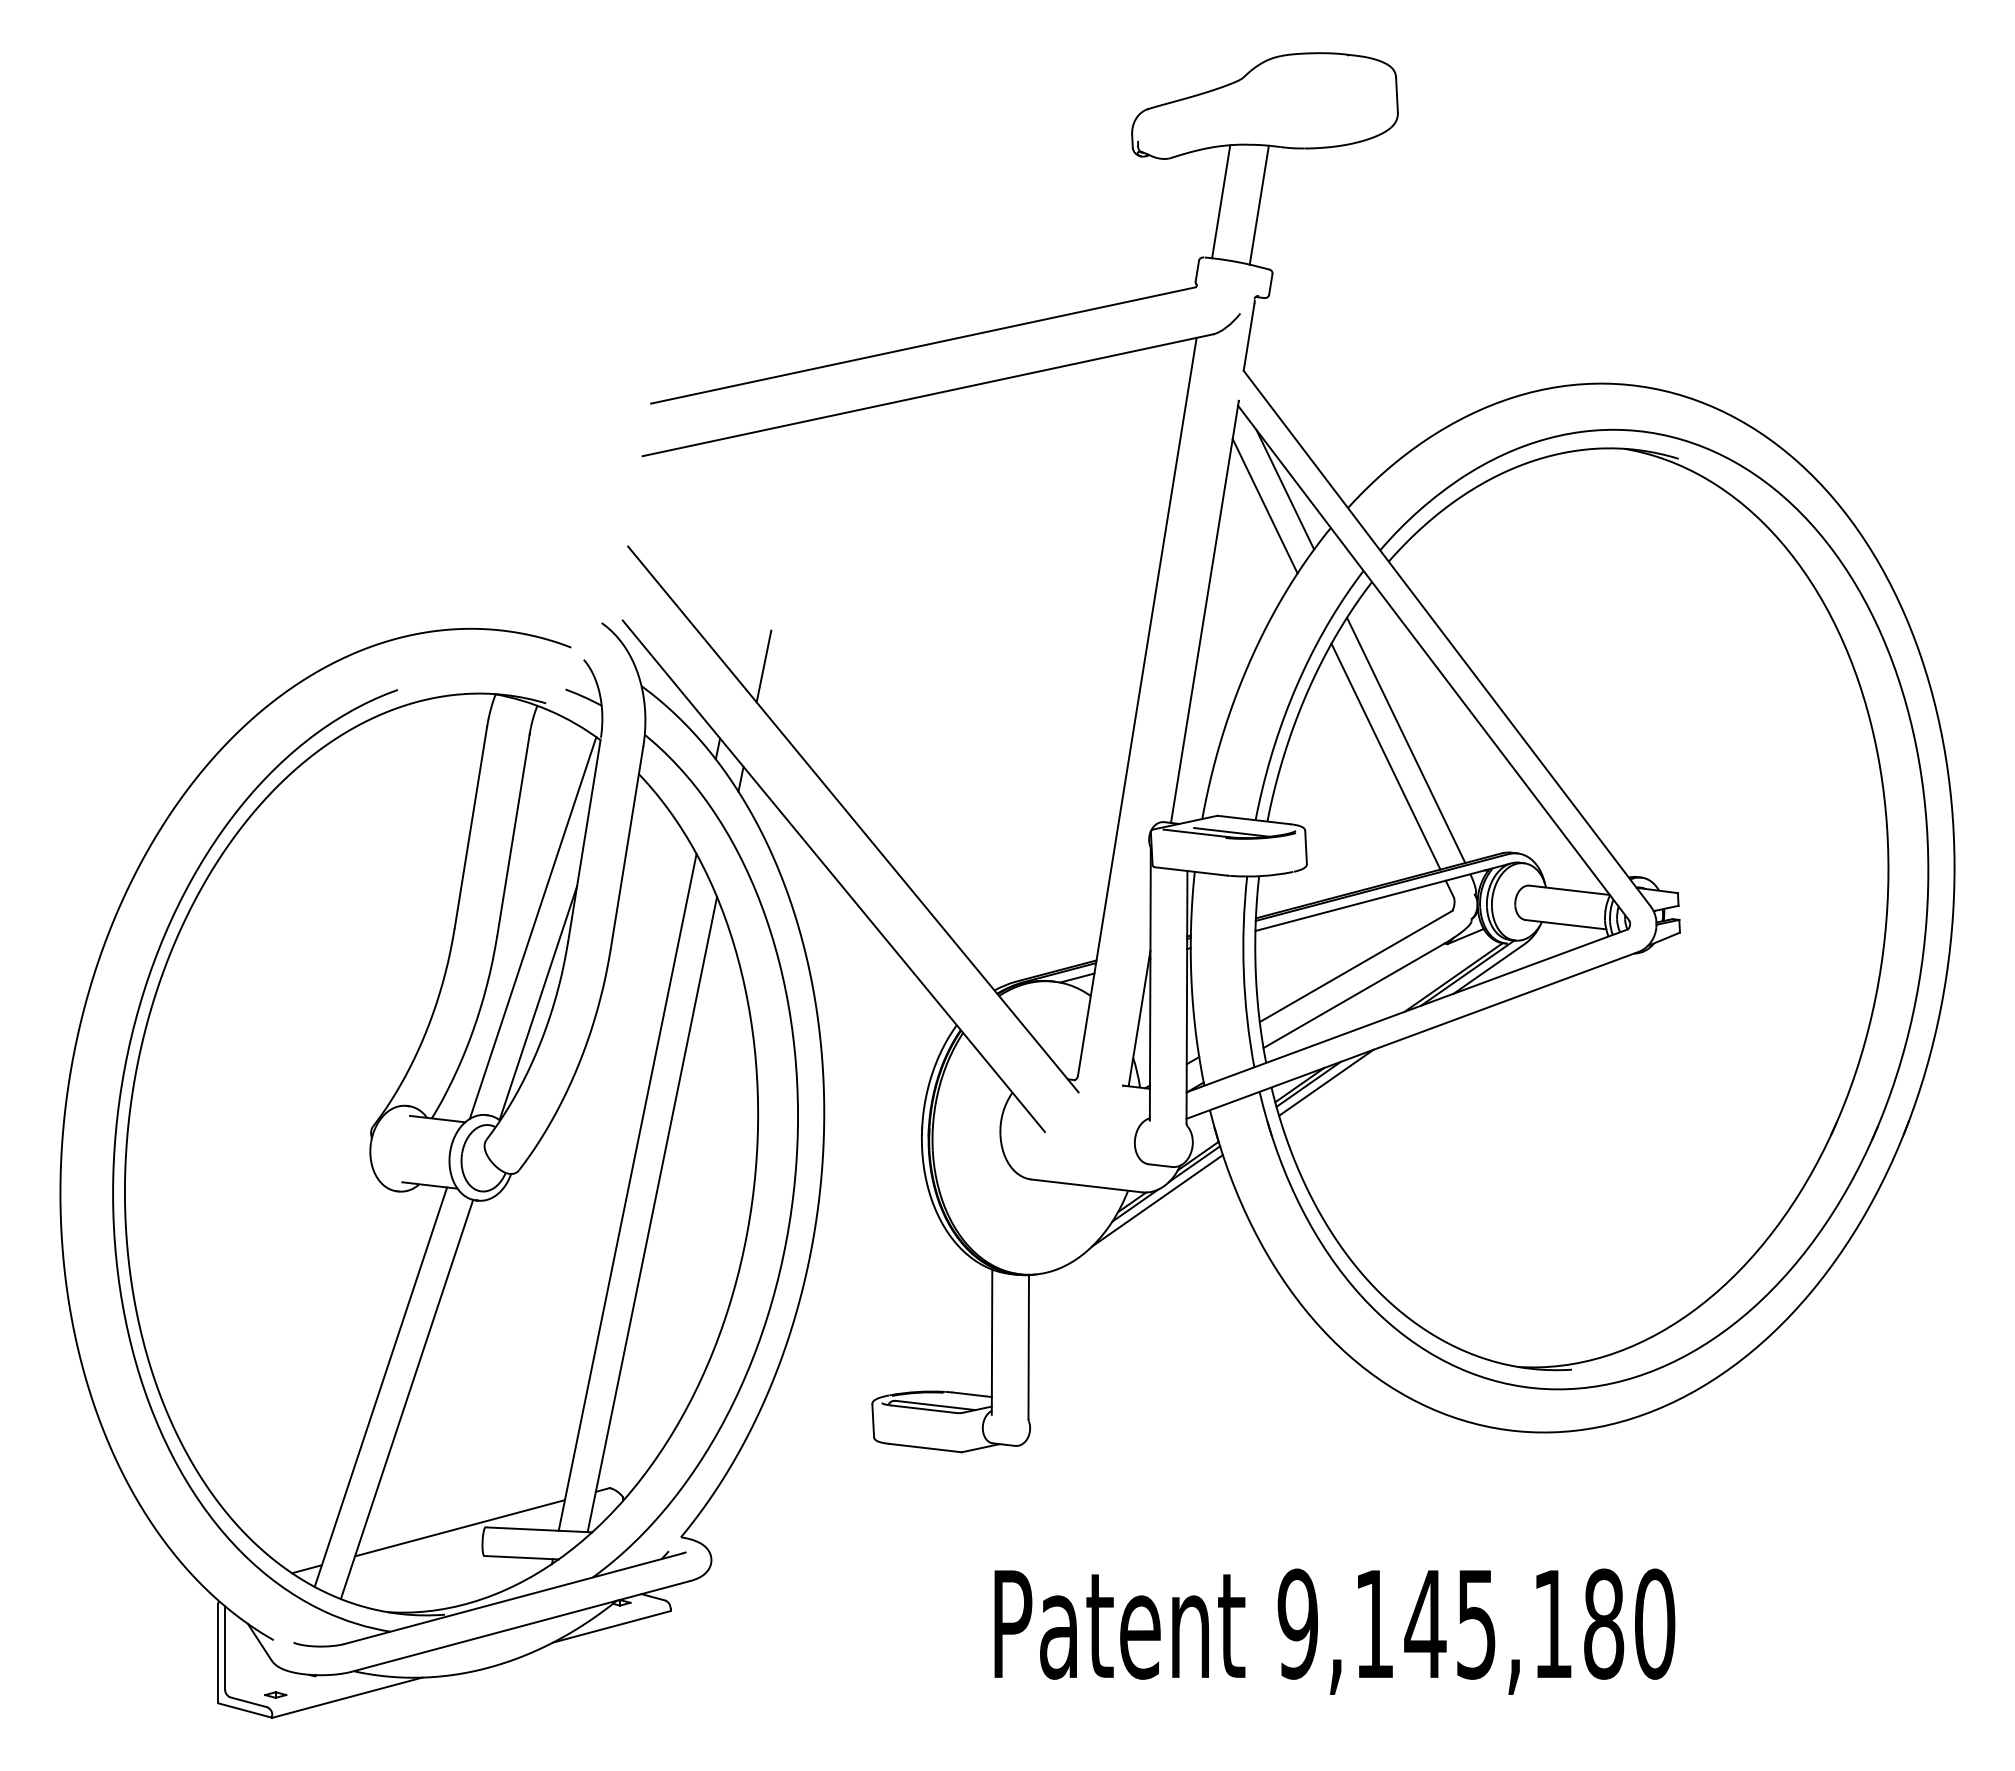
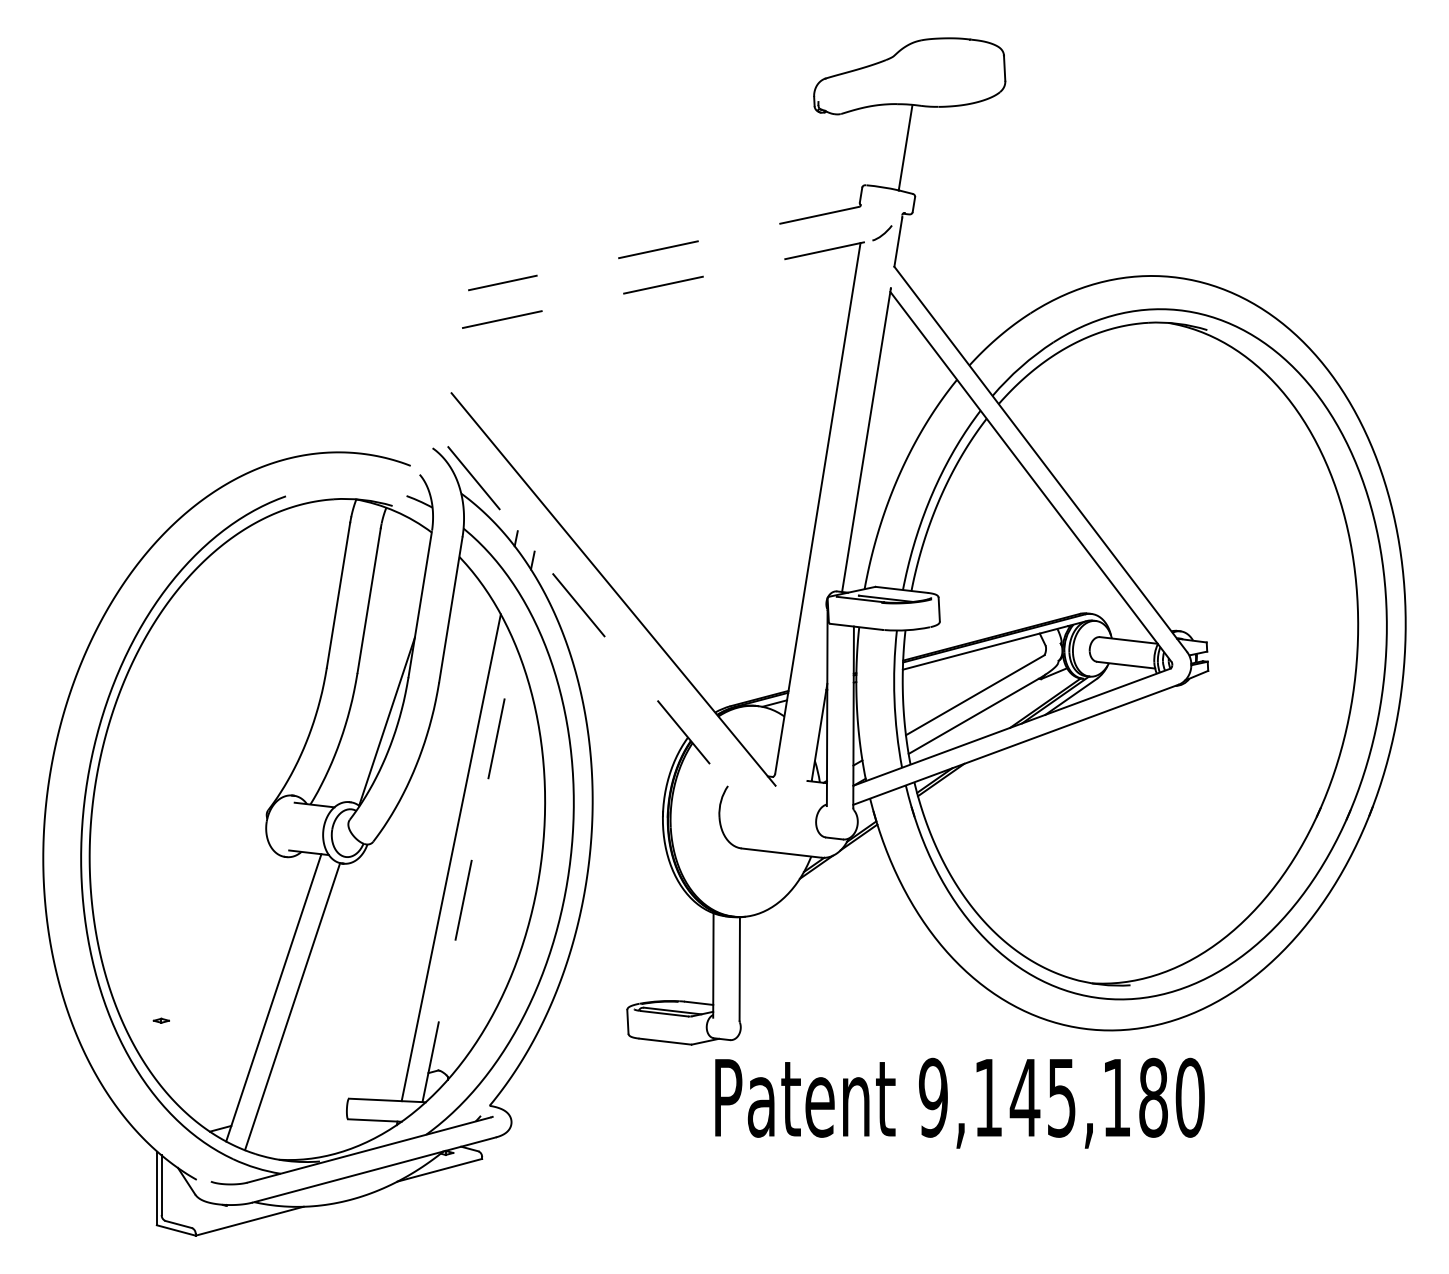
line: (1221, 201) -> (878, 144), removed
line: (922, 345) -> (663, 248), solid -> dashed
line: (927, 395) -> (666, 284), solid -> dashed
line: (1285, 489) -> (924, 352), removed
line: (1264, 506) -> (909, 364), removed
line: (763, 666) -> (548, 479), removed
line: (1406, 740) -> (1011, 532), removed
line: (1385, 756) -> (996, 544), removed
line: (833, 876) -> (599, 630), solid -> dashed
line: (532, 927) -> (382, 667), removed
line: (1326, 1082) -> (953, 778), removed
line: (1157, 1200) -> (832, 863), removed
line: (652, 1214) -> (469, 873), solid -> dashed
line: (459, 1528) -> (330, 1099), removed
text: (1334, 1631) -> (959, 1103), moved
part: (275, 1694) -> (161, 1020), moved

